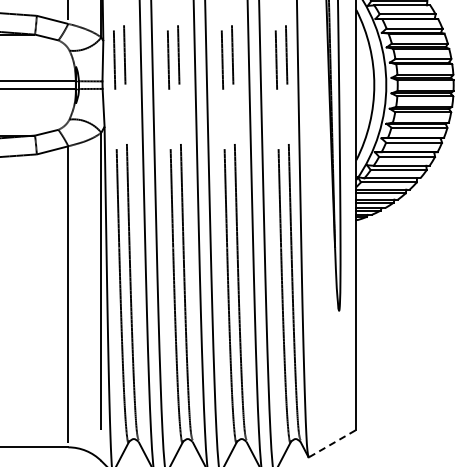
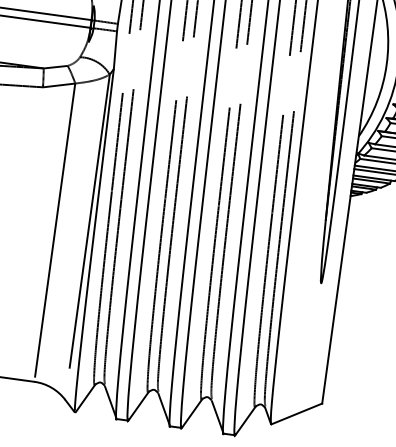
line: (333, 443) -> (297, 413), dashed -> solid

